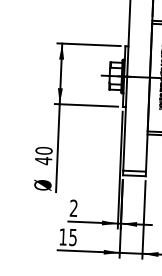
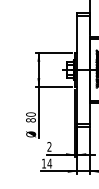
text: (42, 161) -> (30, 120), 40 -> 80
text: (72, 237) -> (49, 163), 15 -> 14

